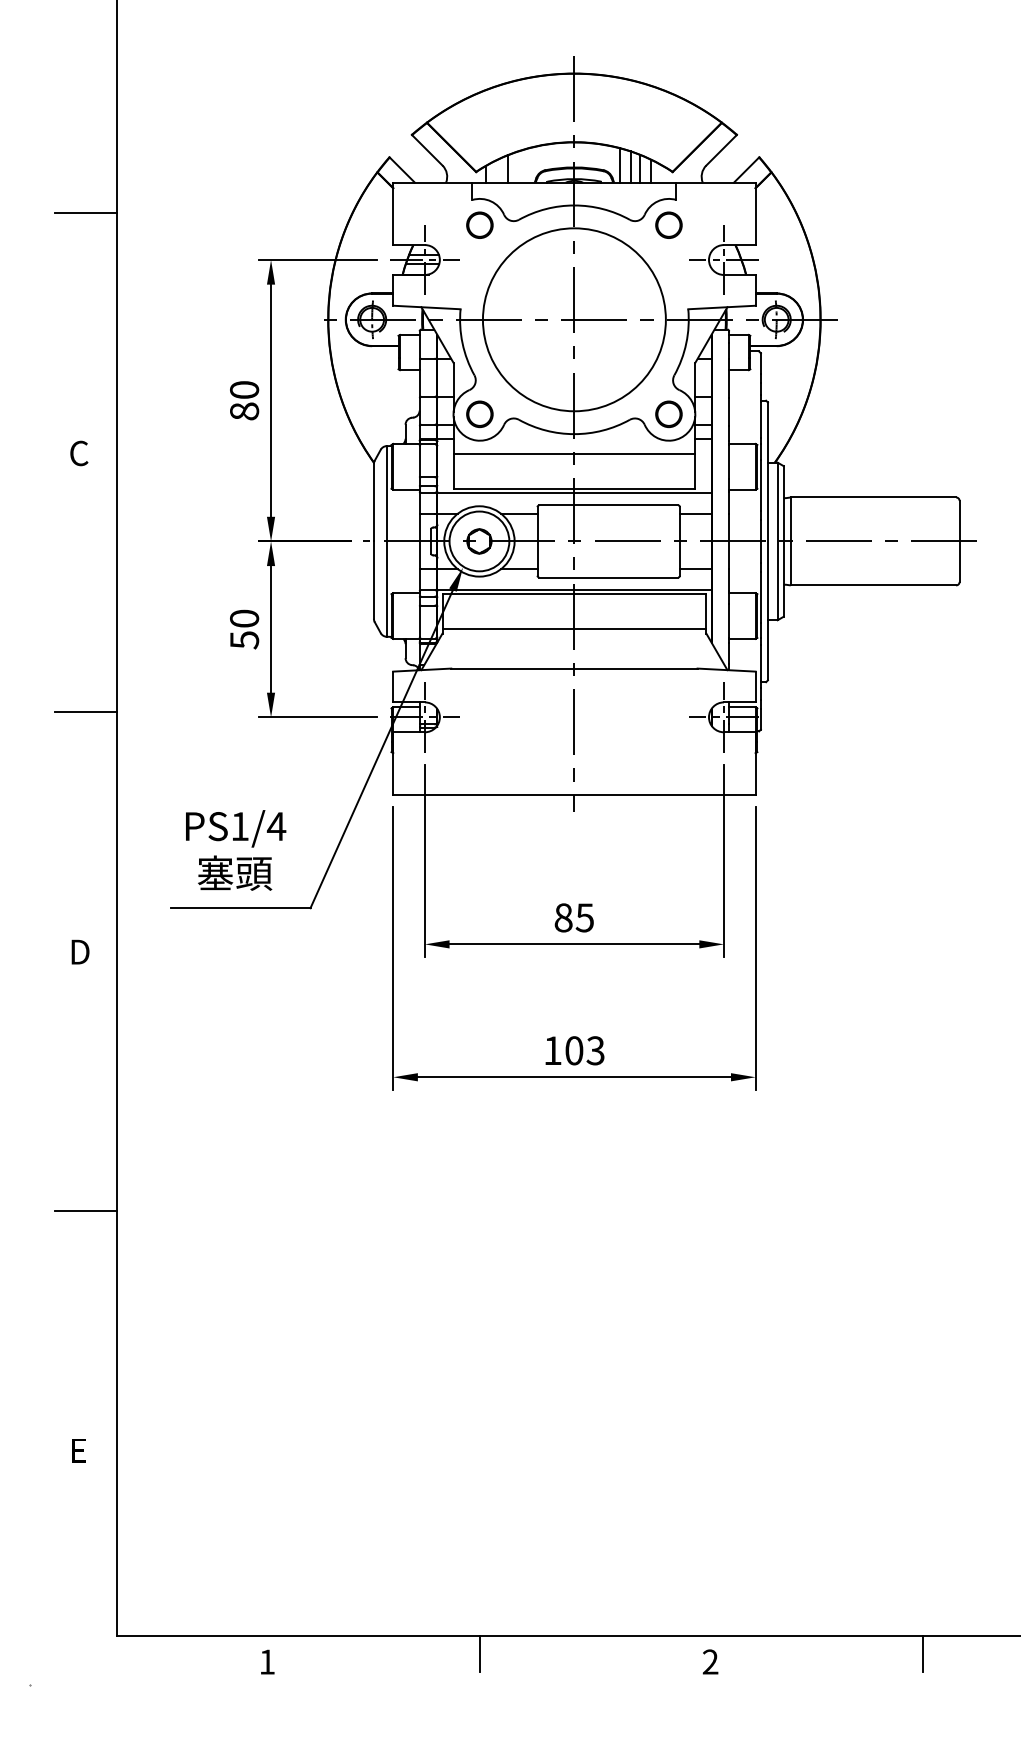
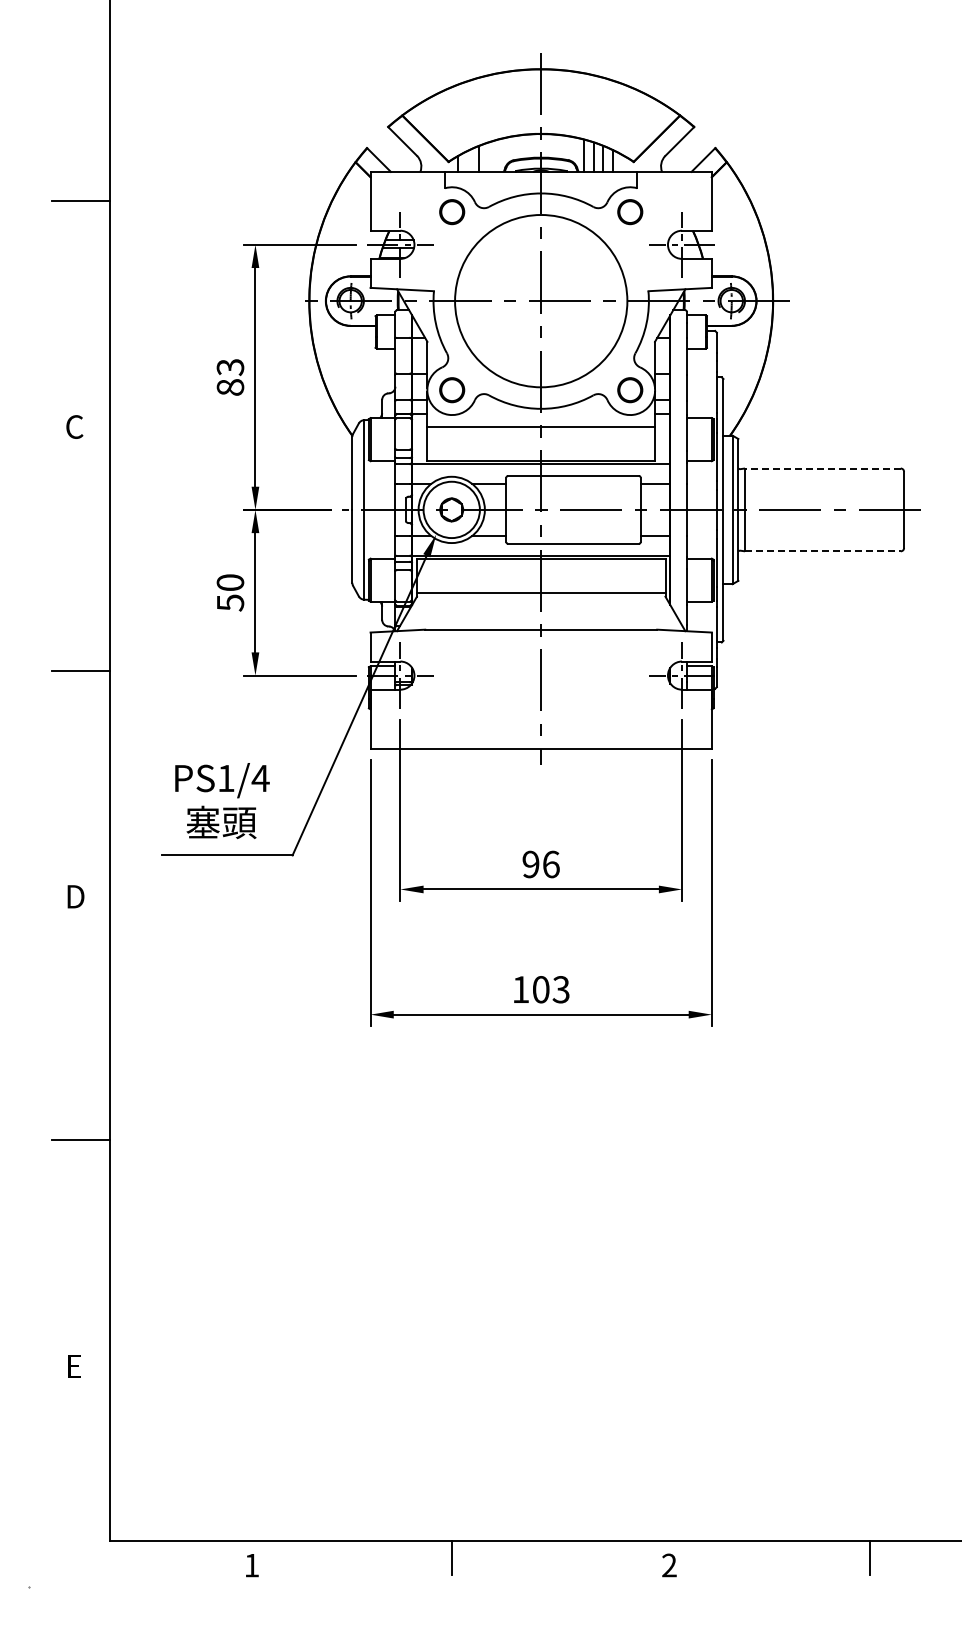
text: (244, 390) -> (230, 367), 80 -> 83
line: (873, 497) -> (822, 468), solid -> dashed
line: (873, 585) -> (822, 551), solid -> dashed
text: (573, 917) -> (540, 864), 85 -> 96

